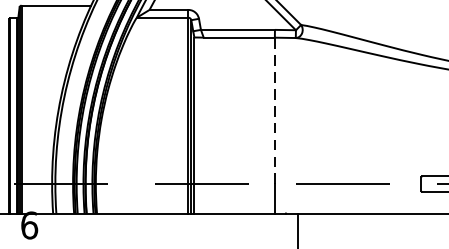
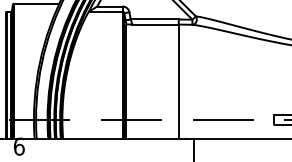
line: (274, 111) -> (178, 72), dashed -> solid

